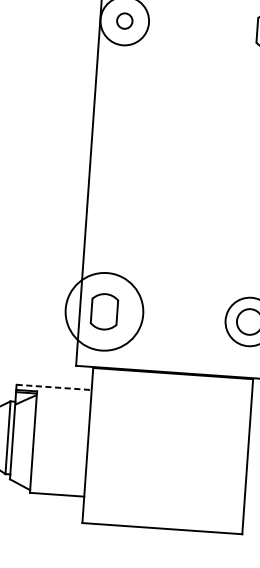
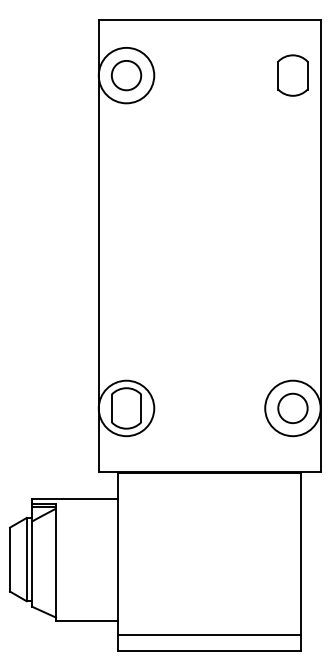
circle: (124, 21) -> (126, 75), size x1.67
circle: (104, 311) -> (126, 408), size x0.62
line: (54, 387) -> (75, 498), dashed -> solid
line: (163, 514) -> (209, 634), added

